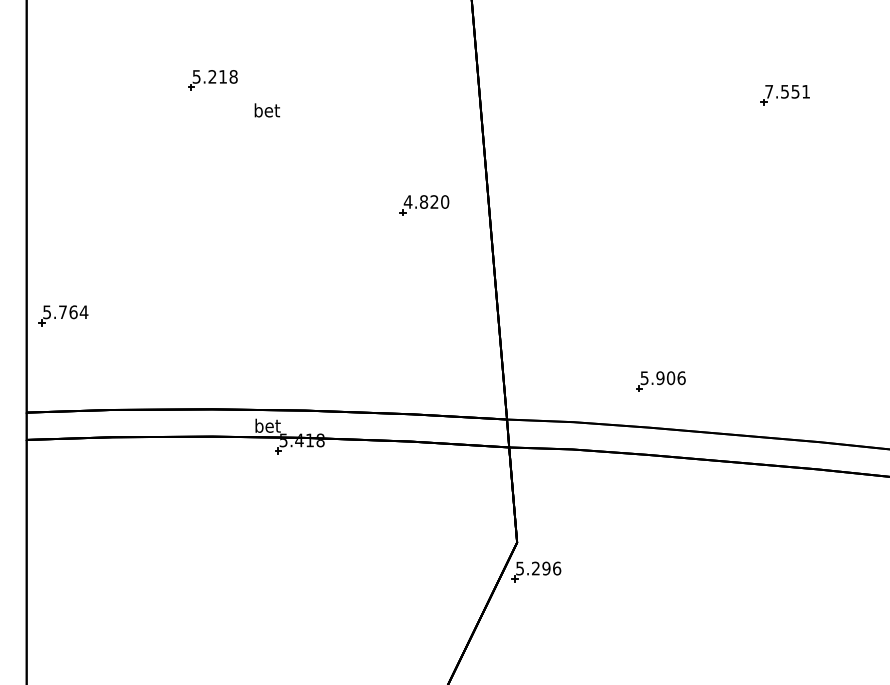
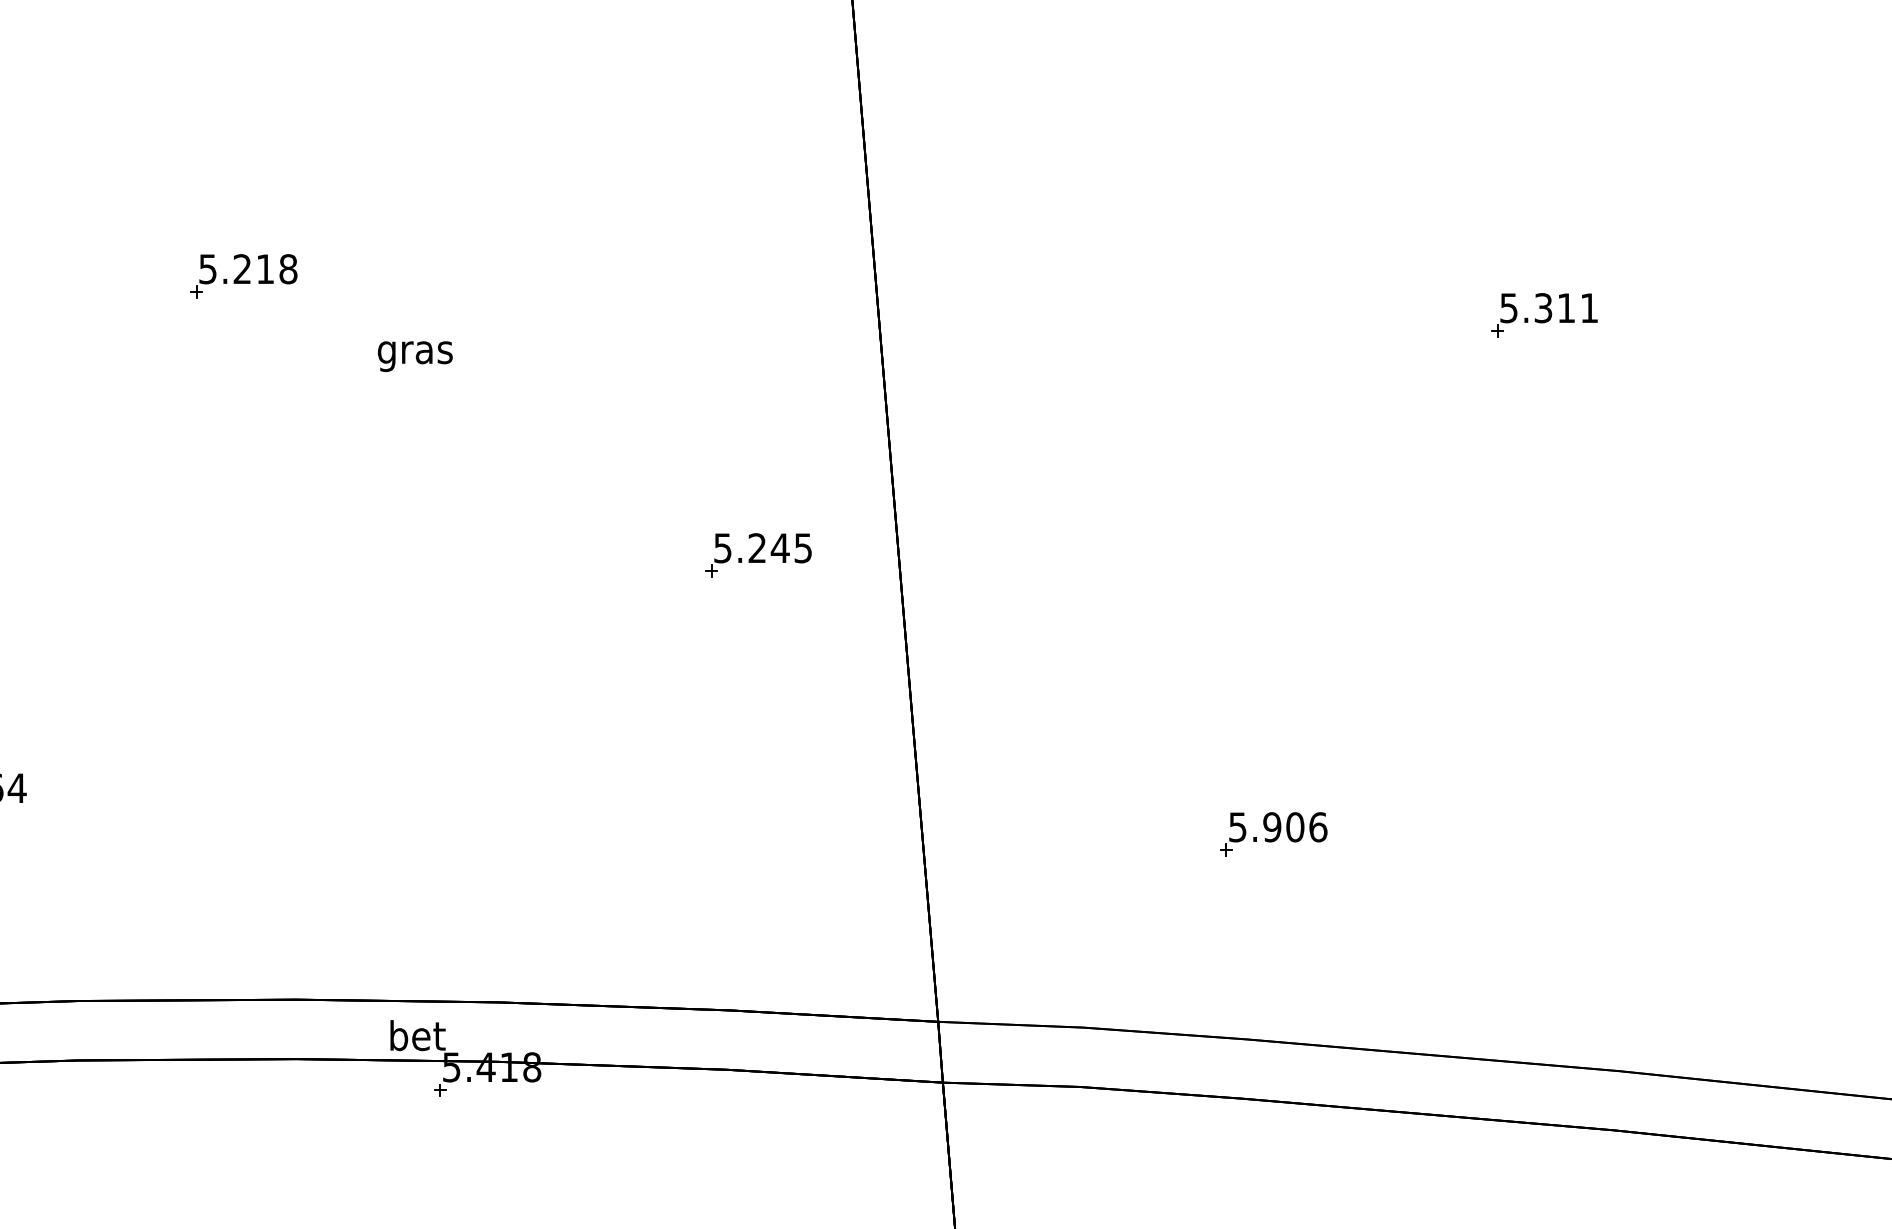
part: (212, 80) -> (242, 277), moved
text: (782, 91) -> (1538, 307), 7.551 -> 5.311
text: (266, 112) -> (414, 353), bet -> gras
text: (426, 201) -> (762, 547), 4.820 -> 5.245
part: (660, 381) -> (1272, 834), moved

